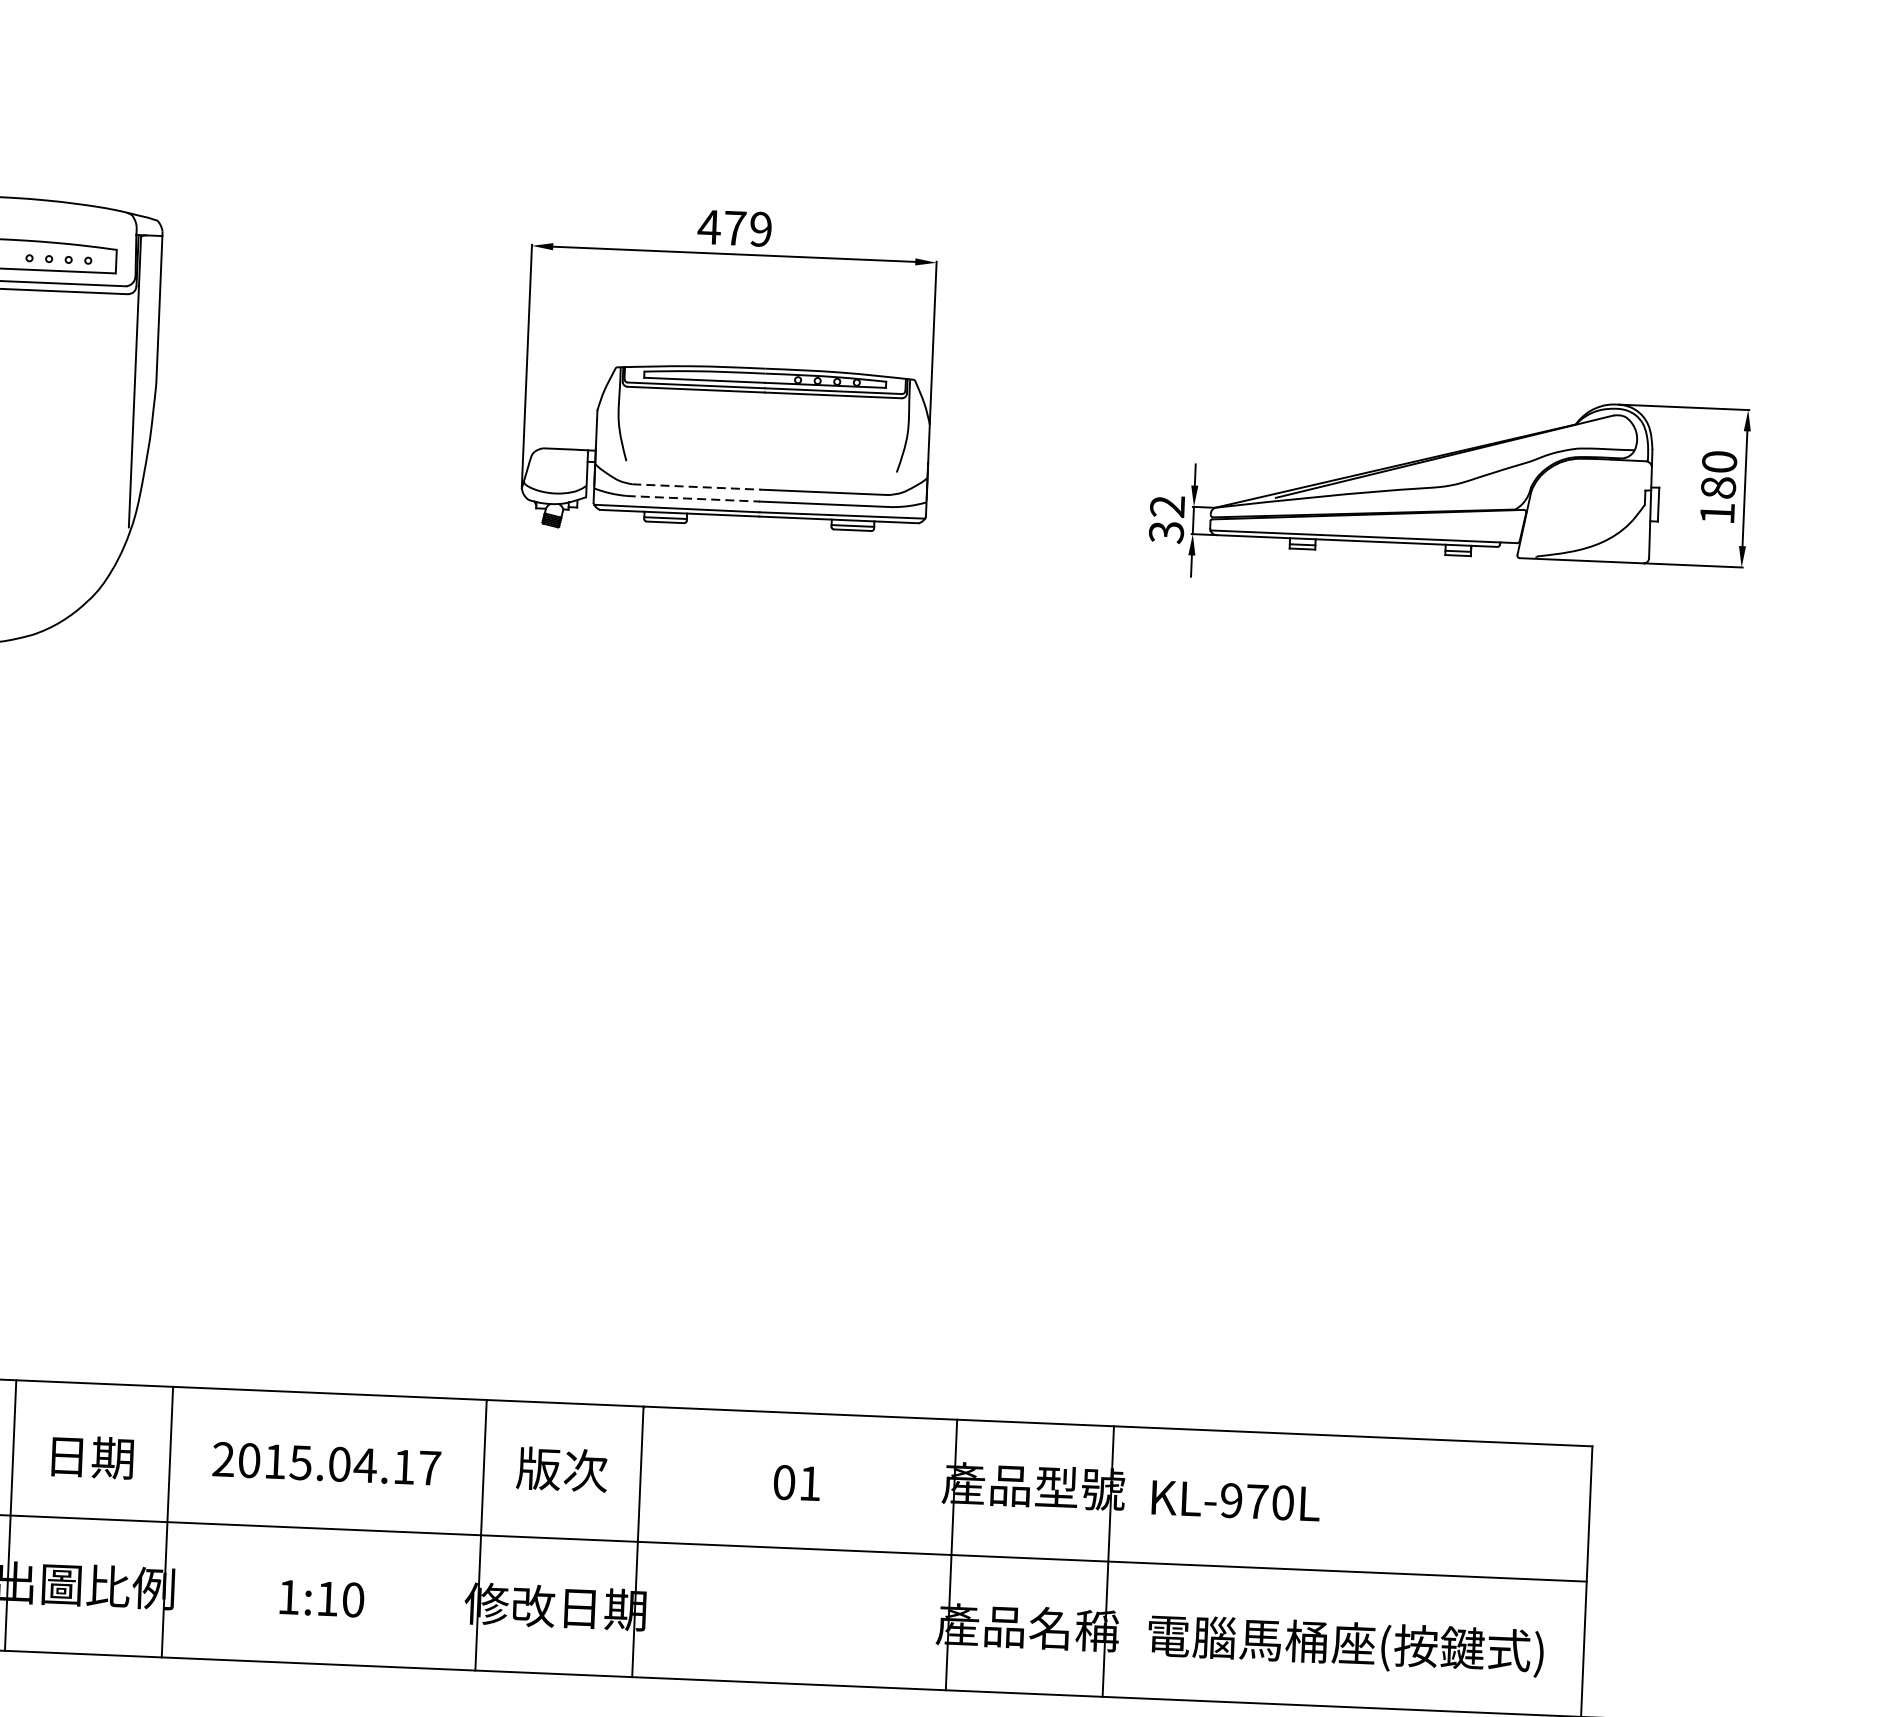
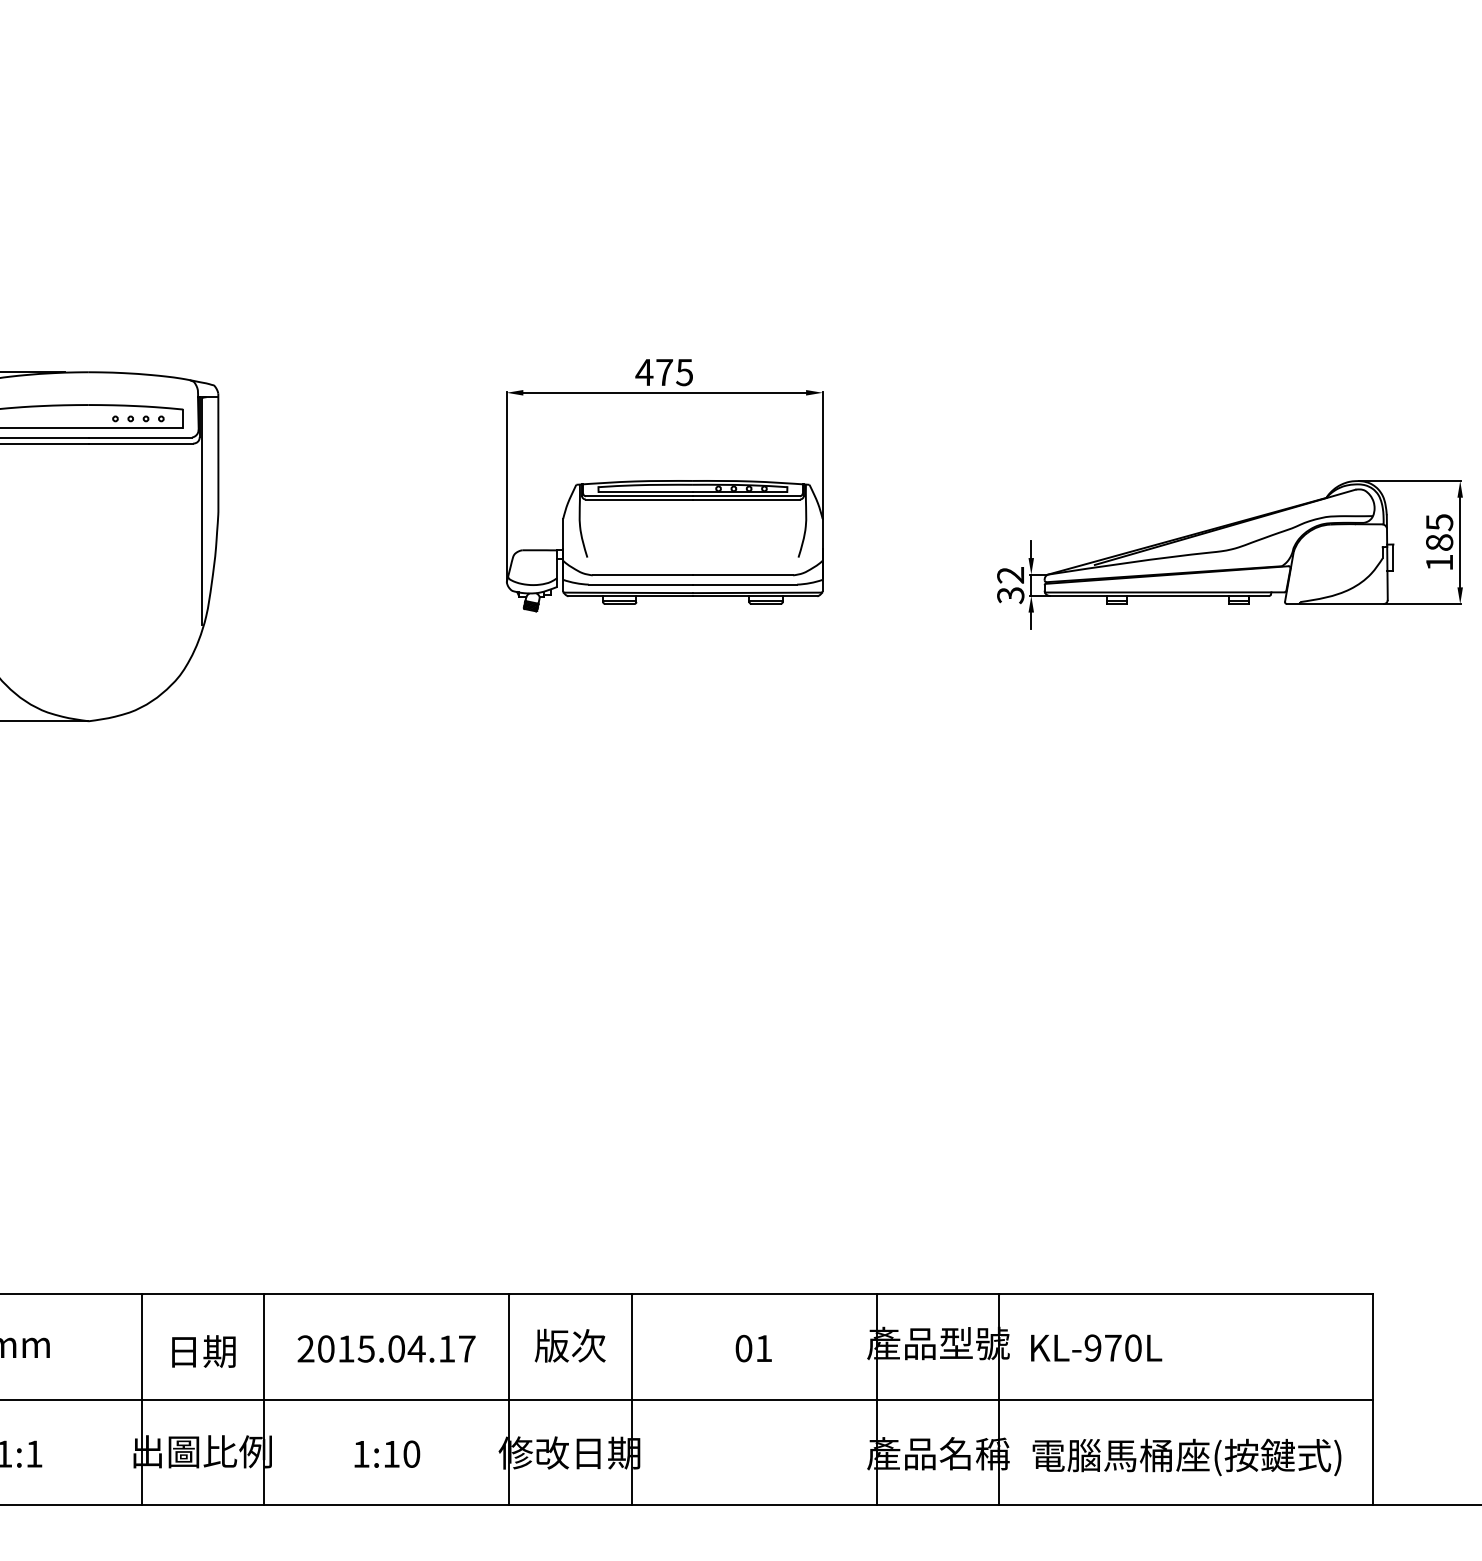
text: (760, 229) -> (684, 372), 479 -> 475
text: (1719, 461) -> (1439, 522), 180 -> 185
line: (697, 487) -> (643, 575), dashed -> solid
line: (694, 498) -> (641, 584), dashed -> solid

